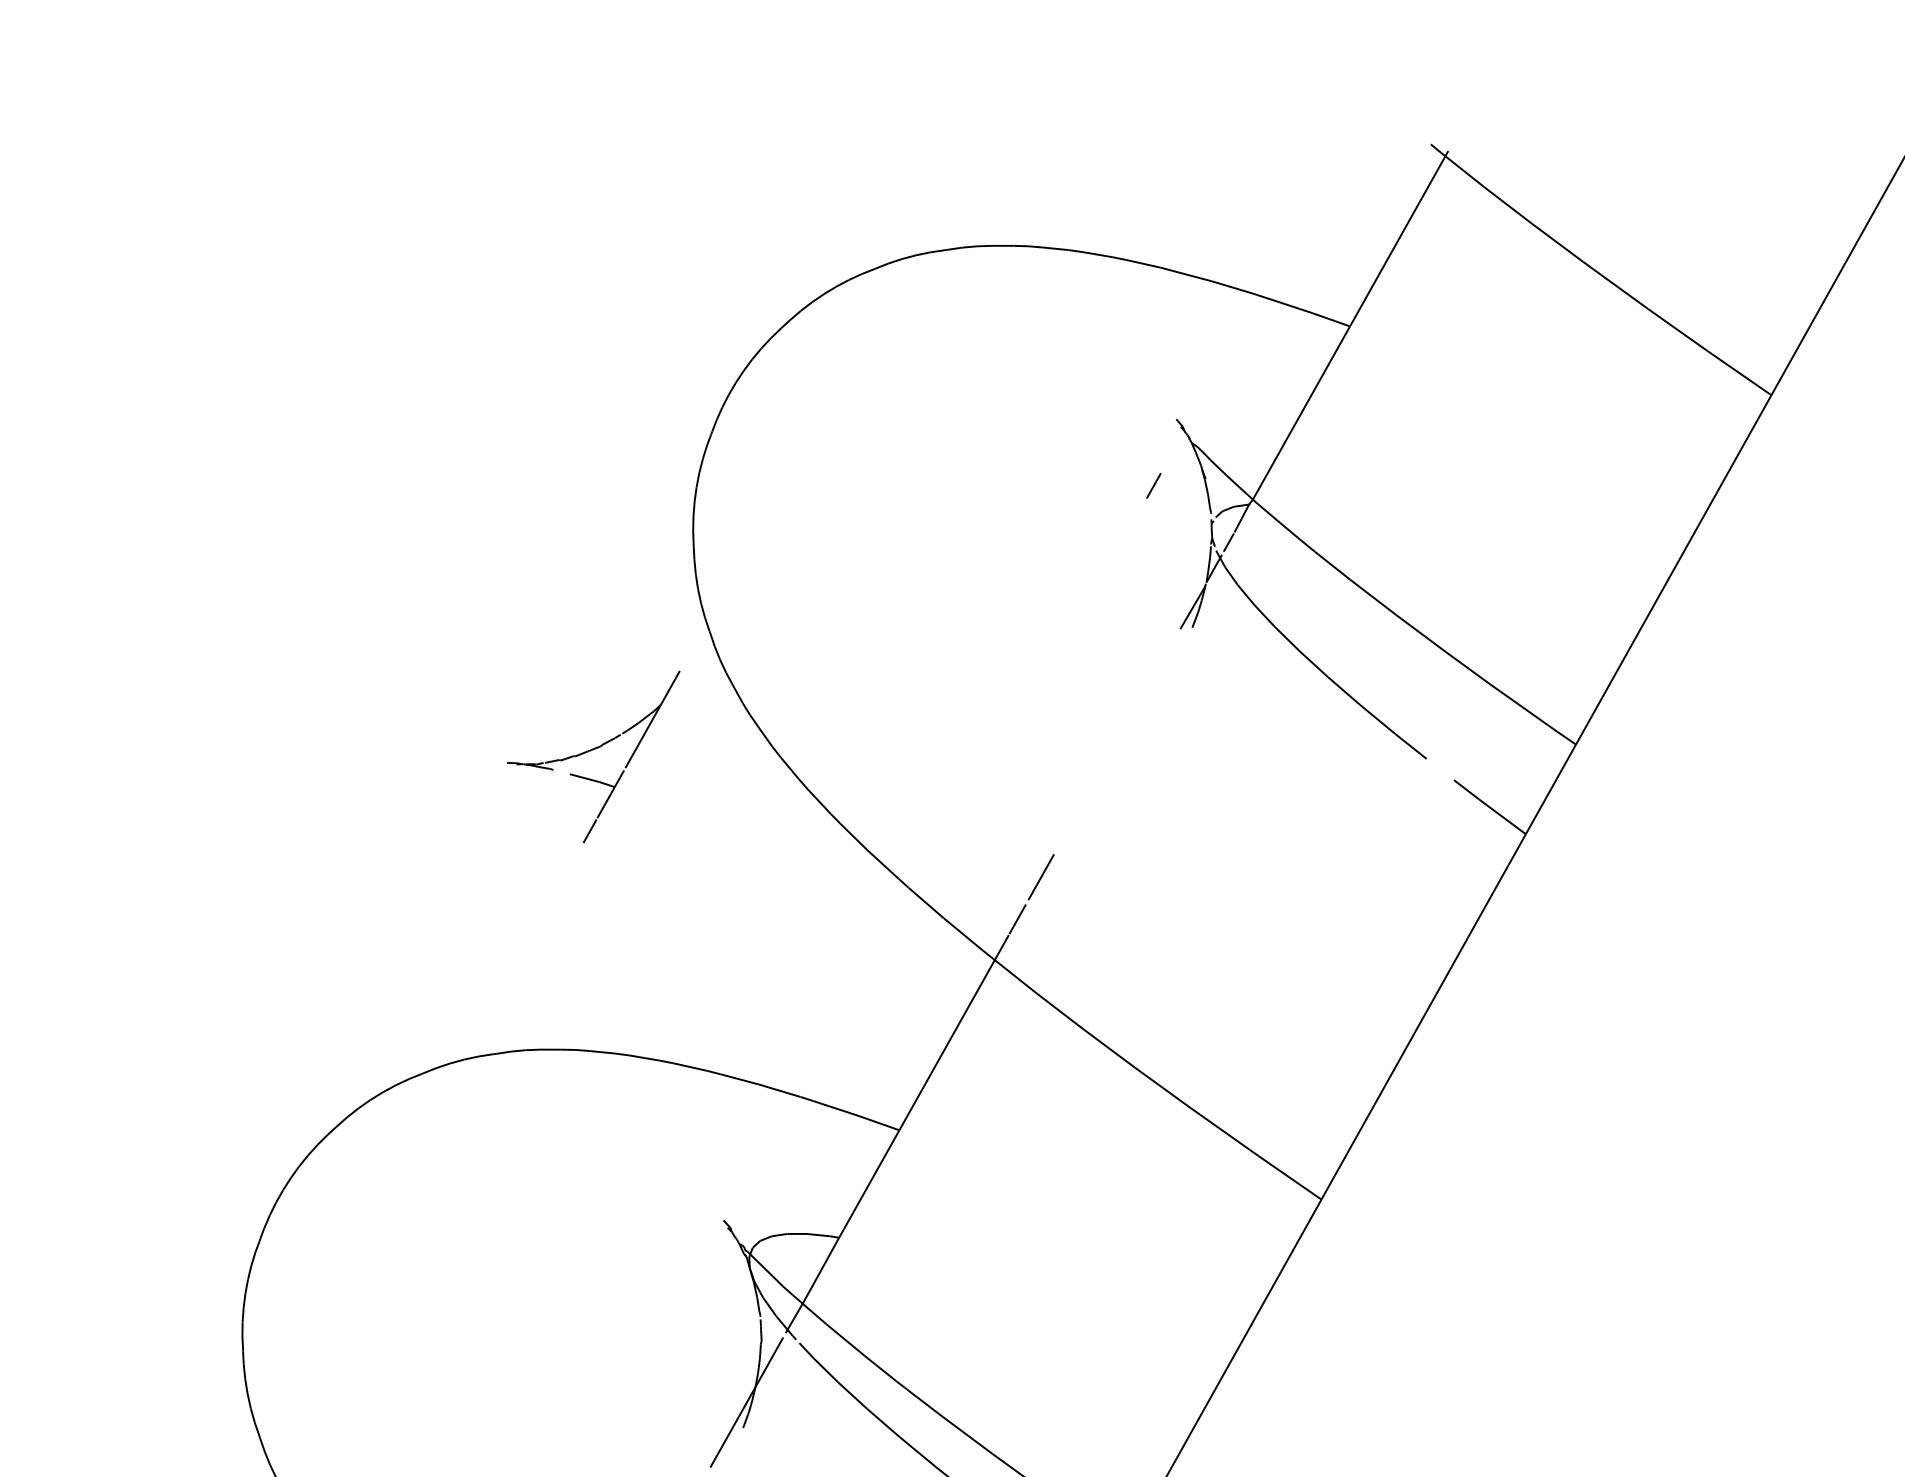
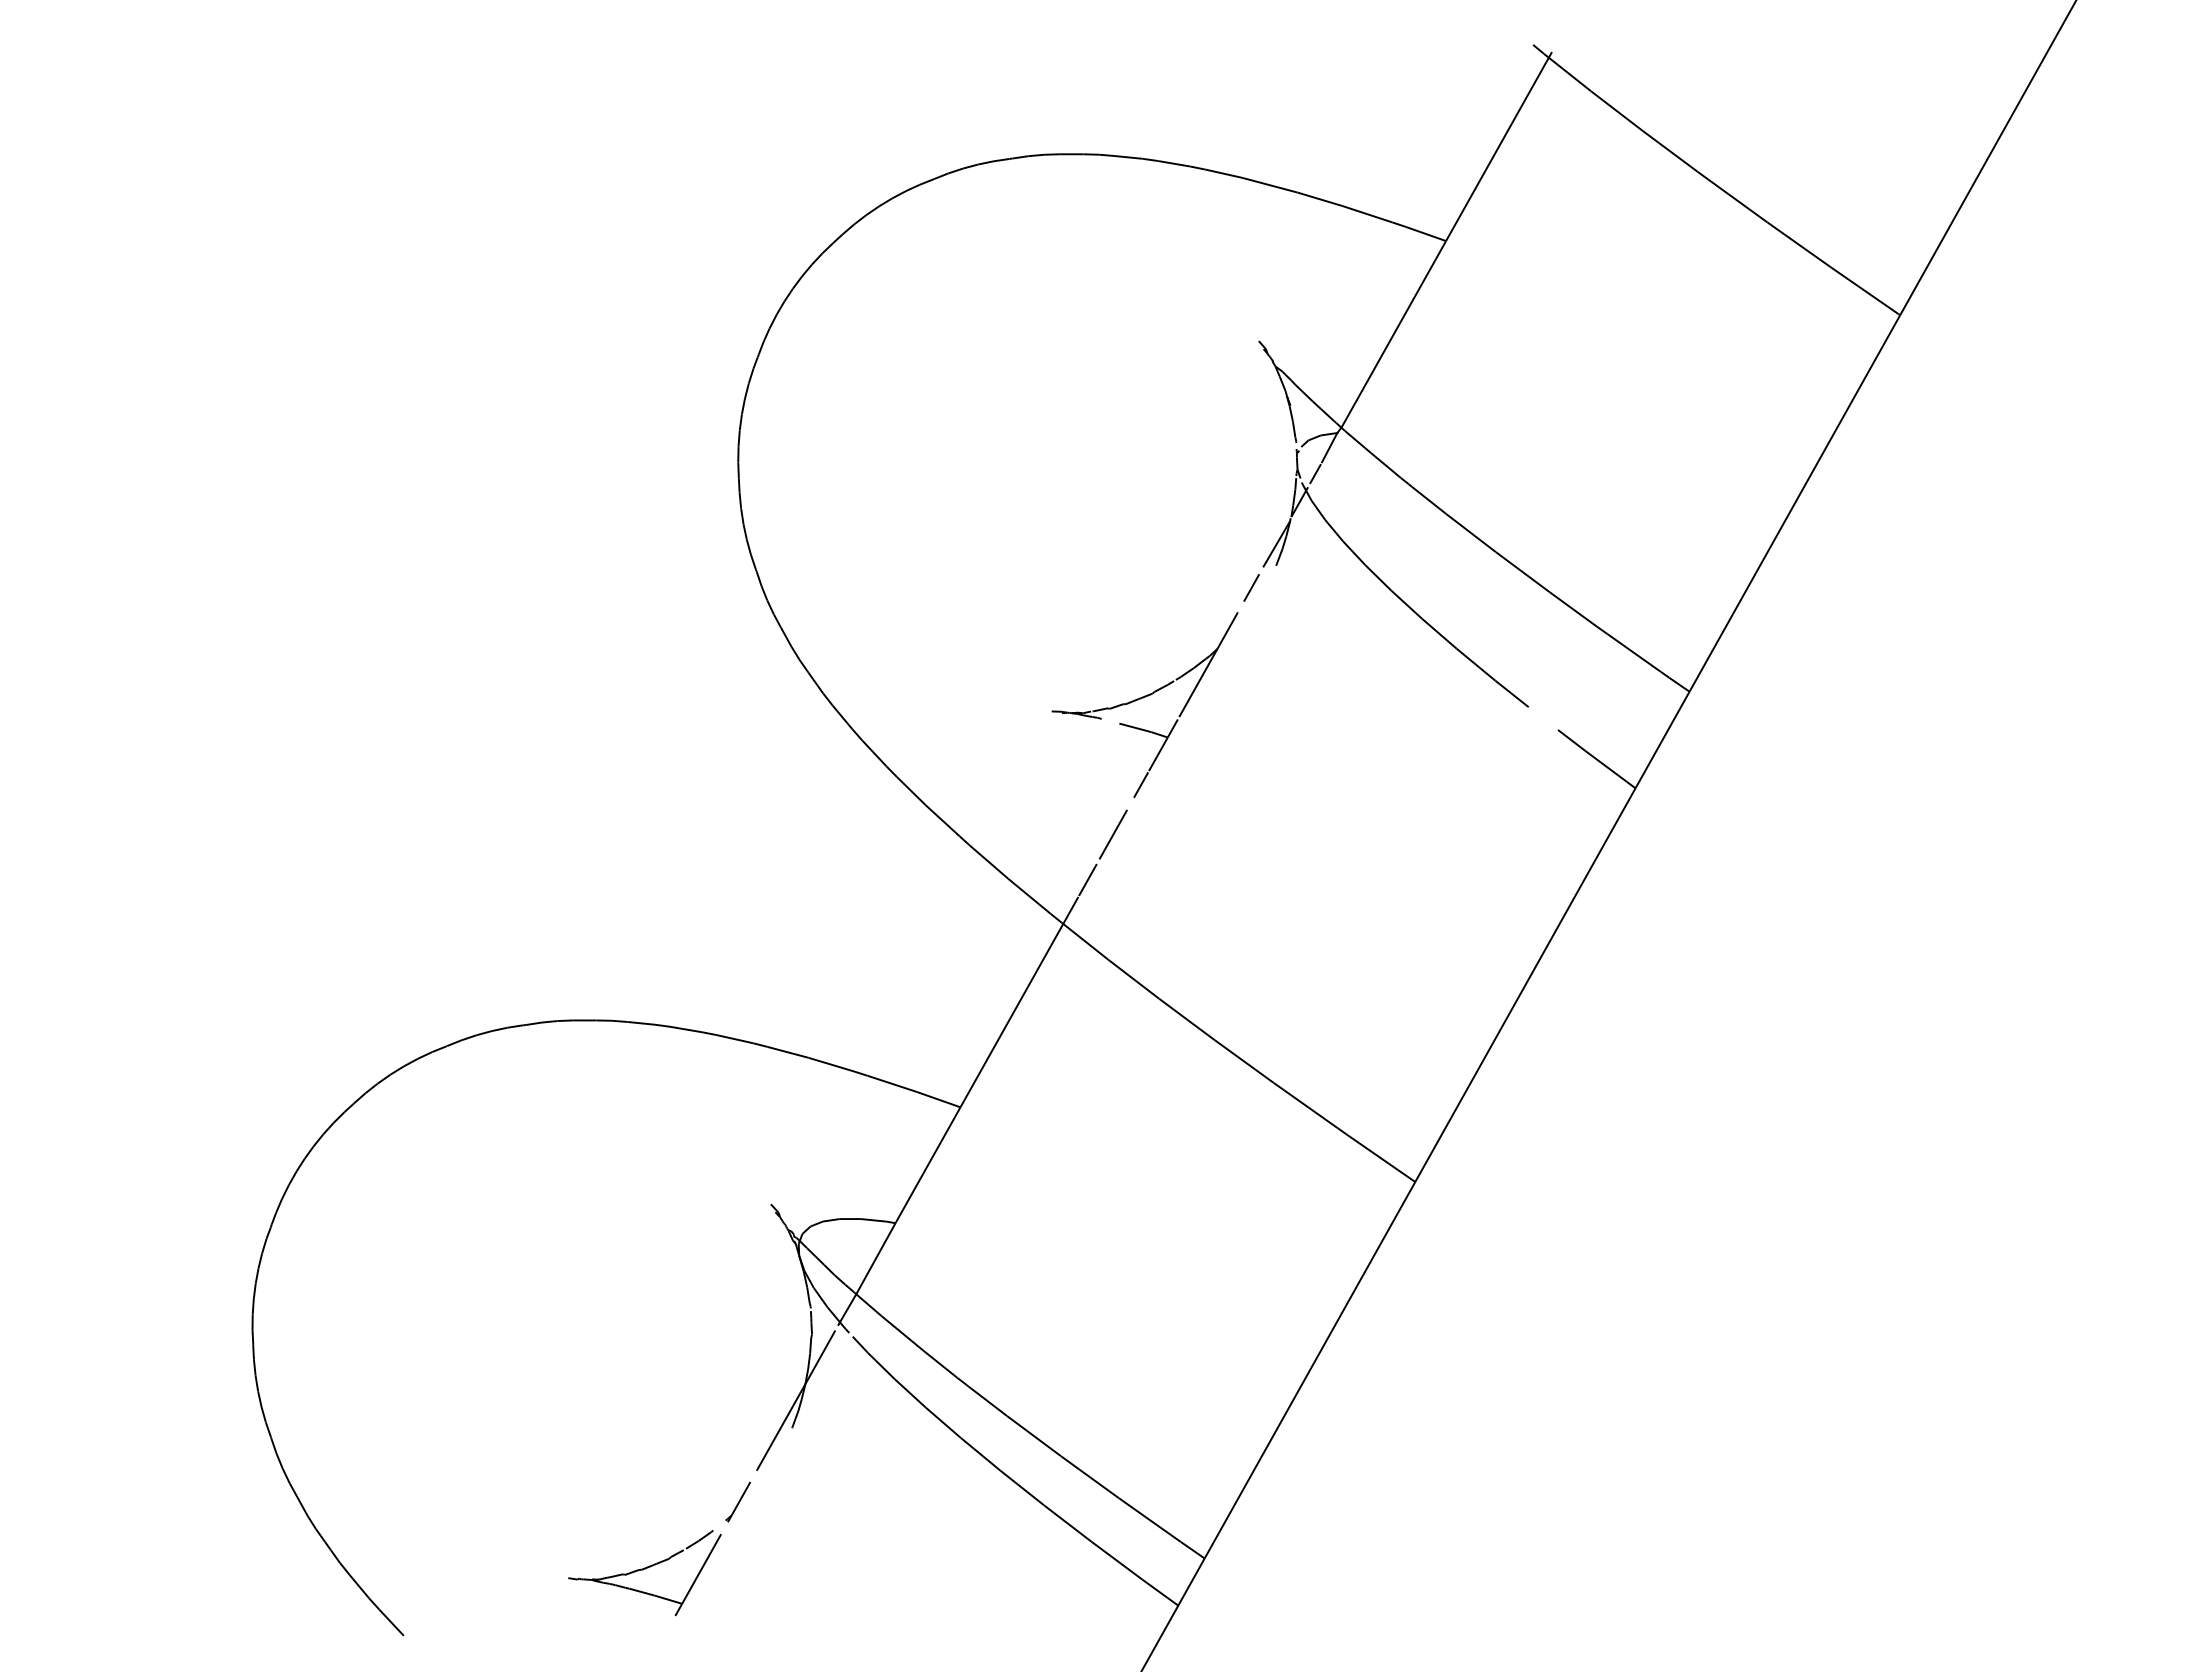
line: (1153, 485) -> (1251, 587), moved
part: (592, 750) -> (1143, 698), moved

